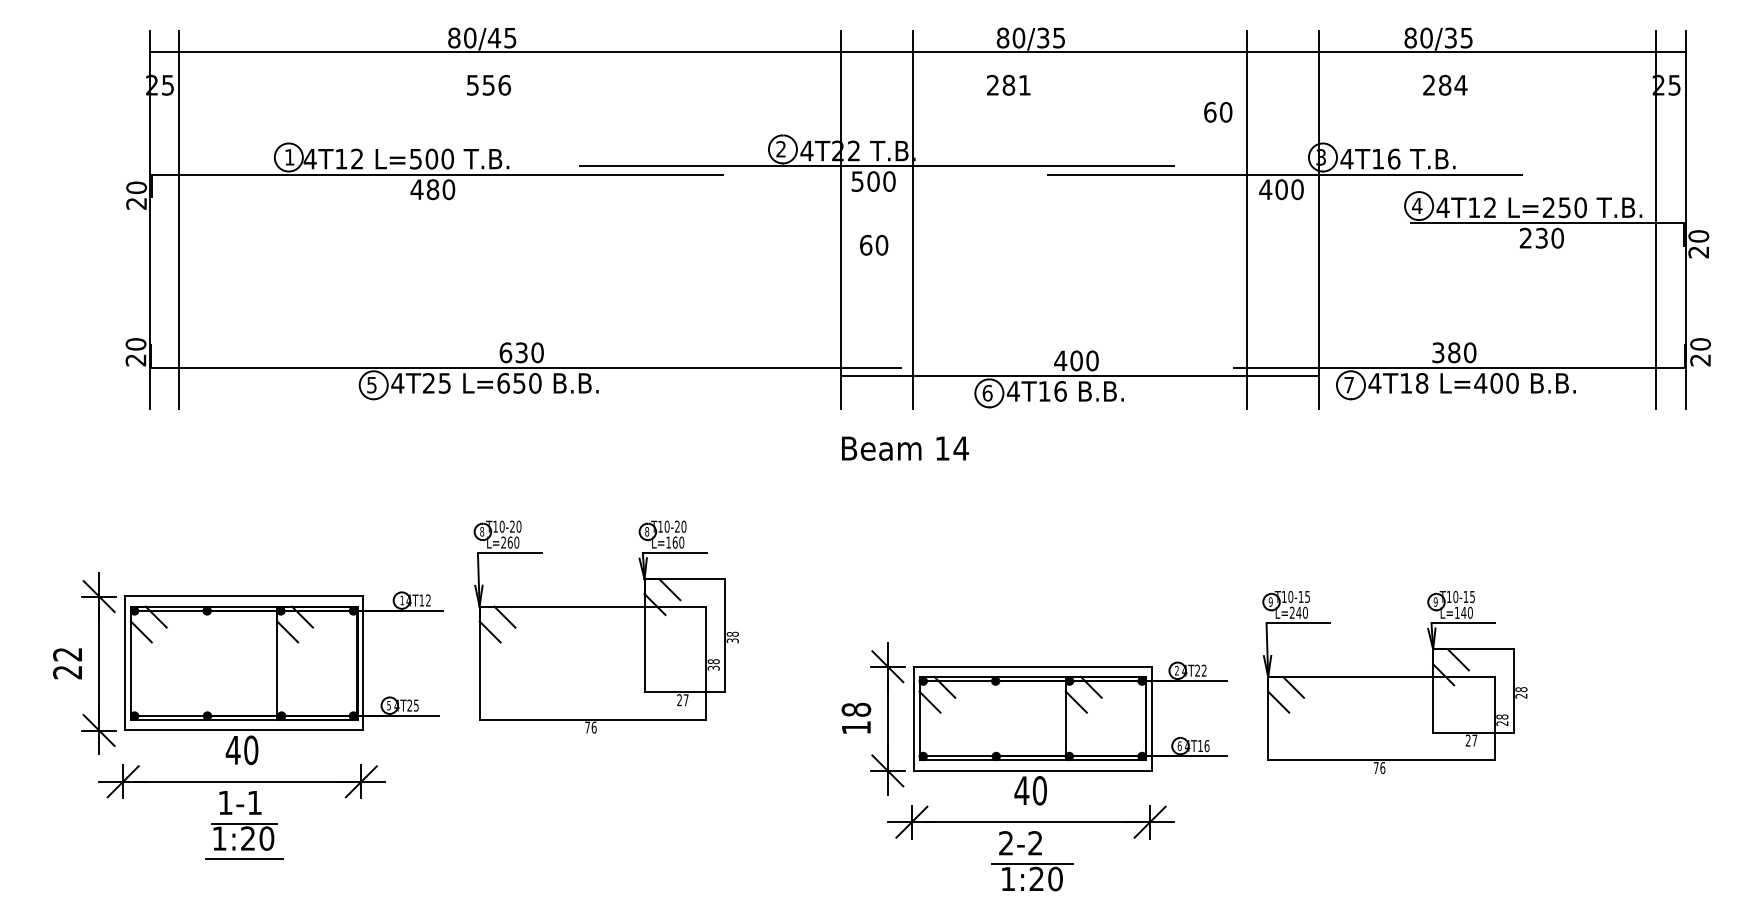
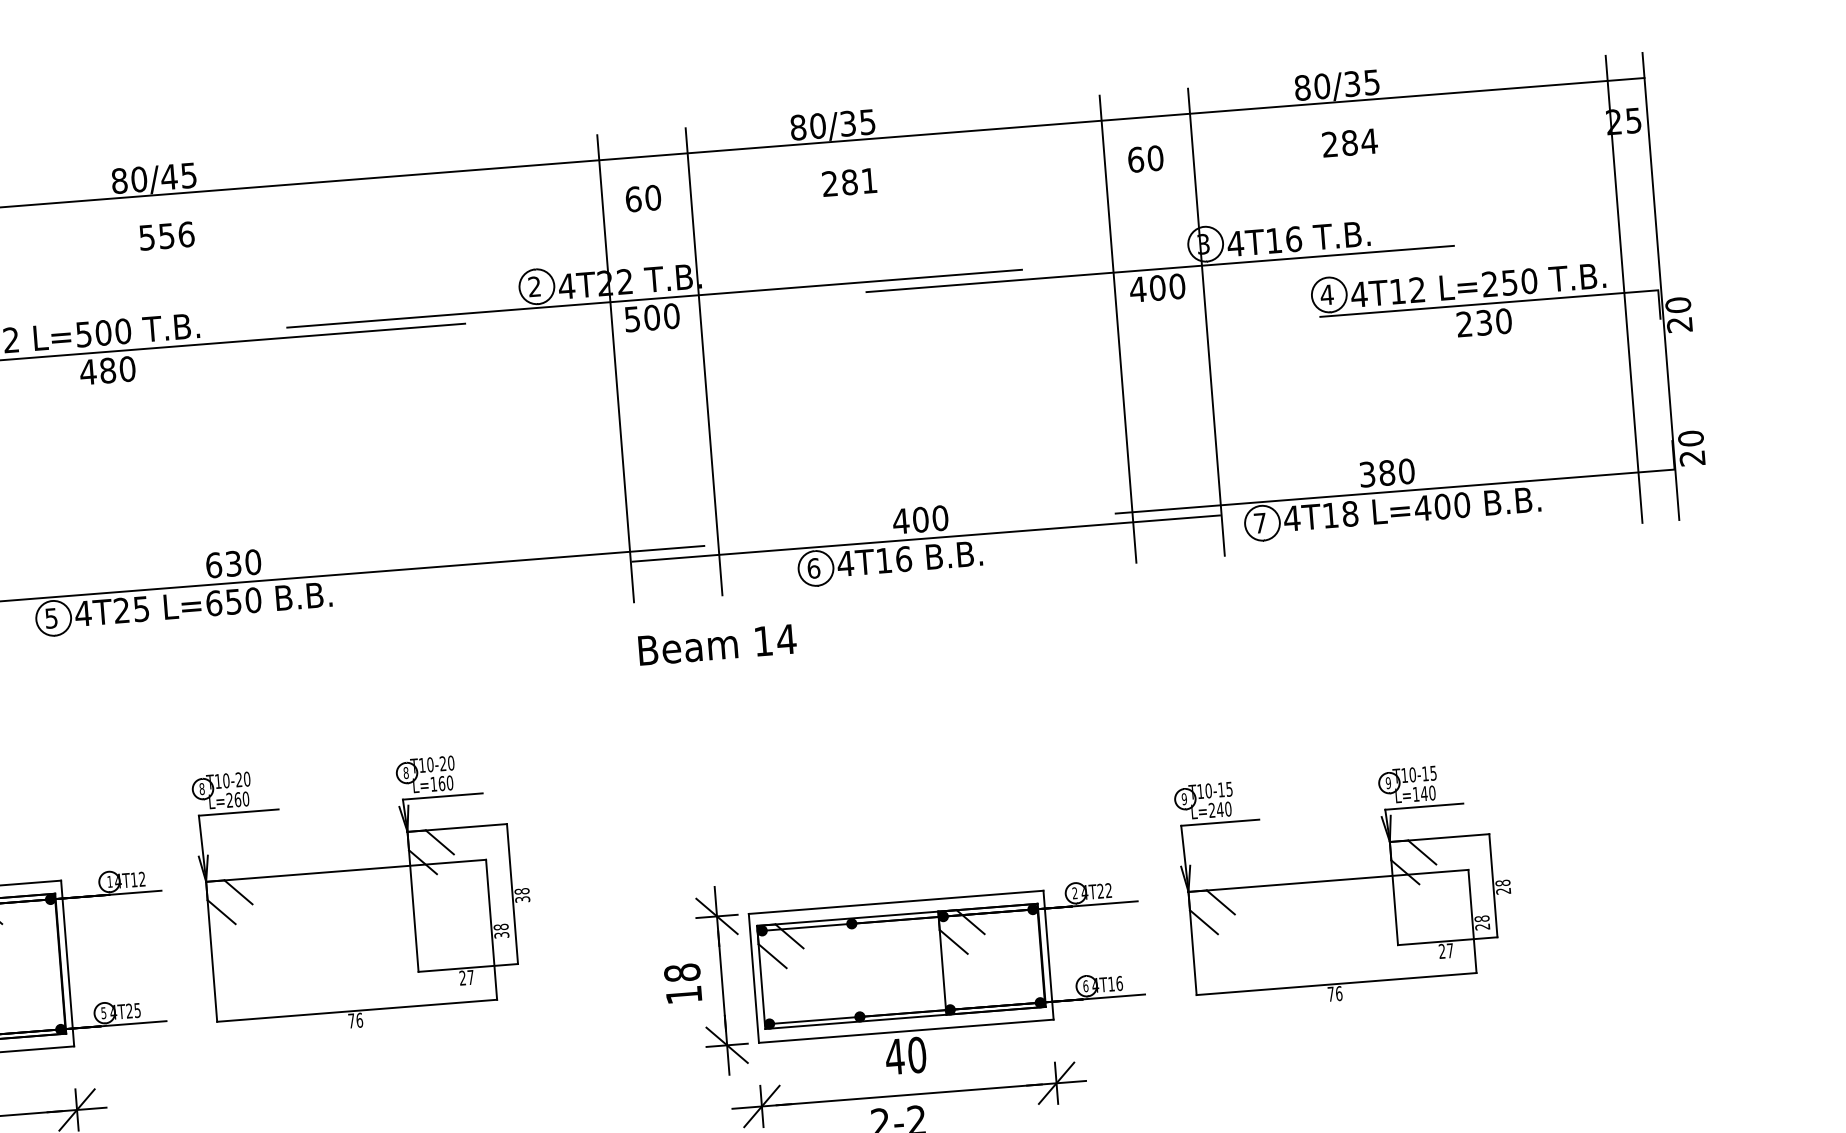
text: (1008, 84) -> (849, 181), moved
text: (1218, 111) -> (1146, 158), moved
text: (874, 244) -> (643, 197), moved

